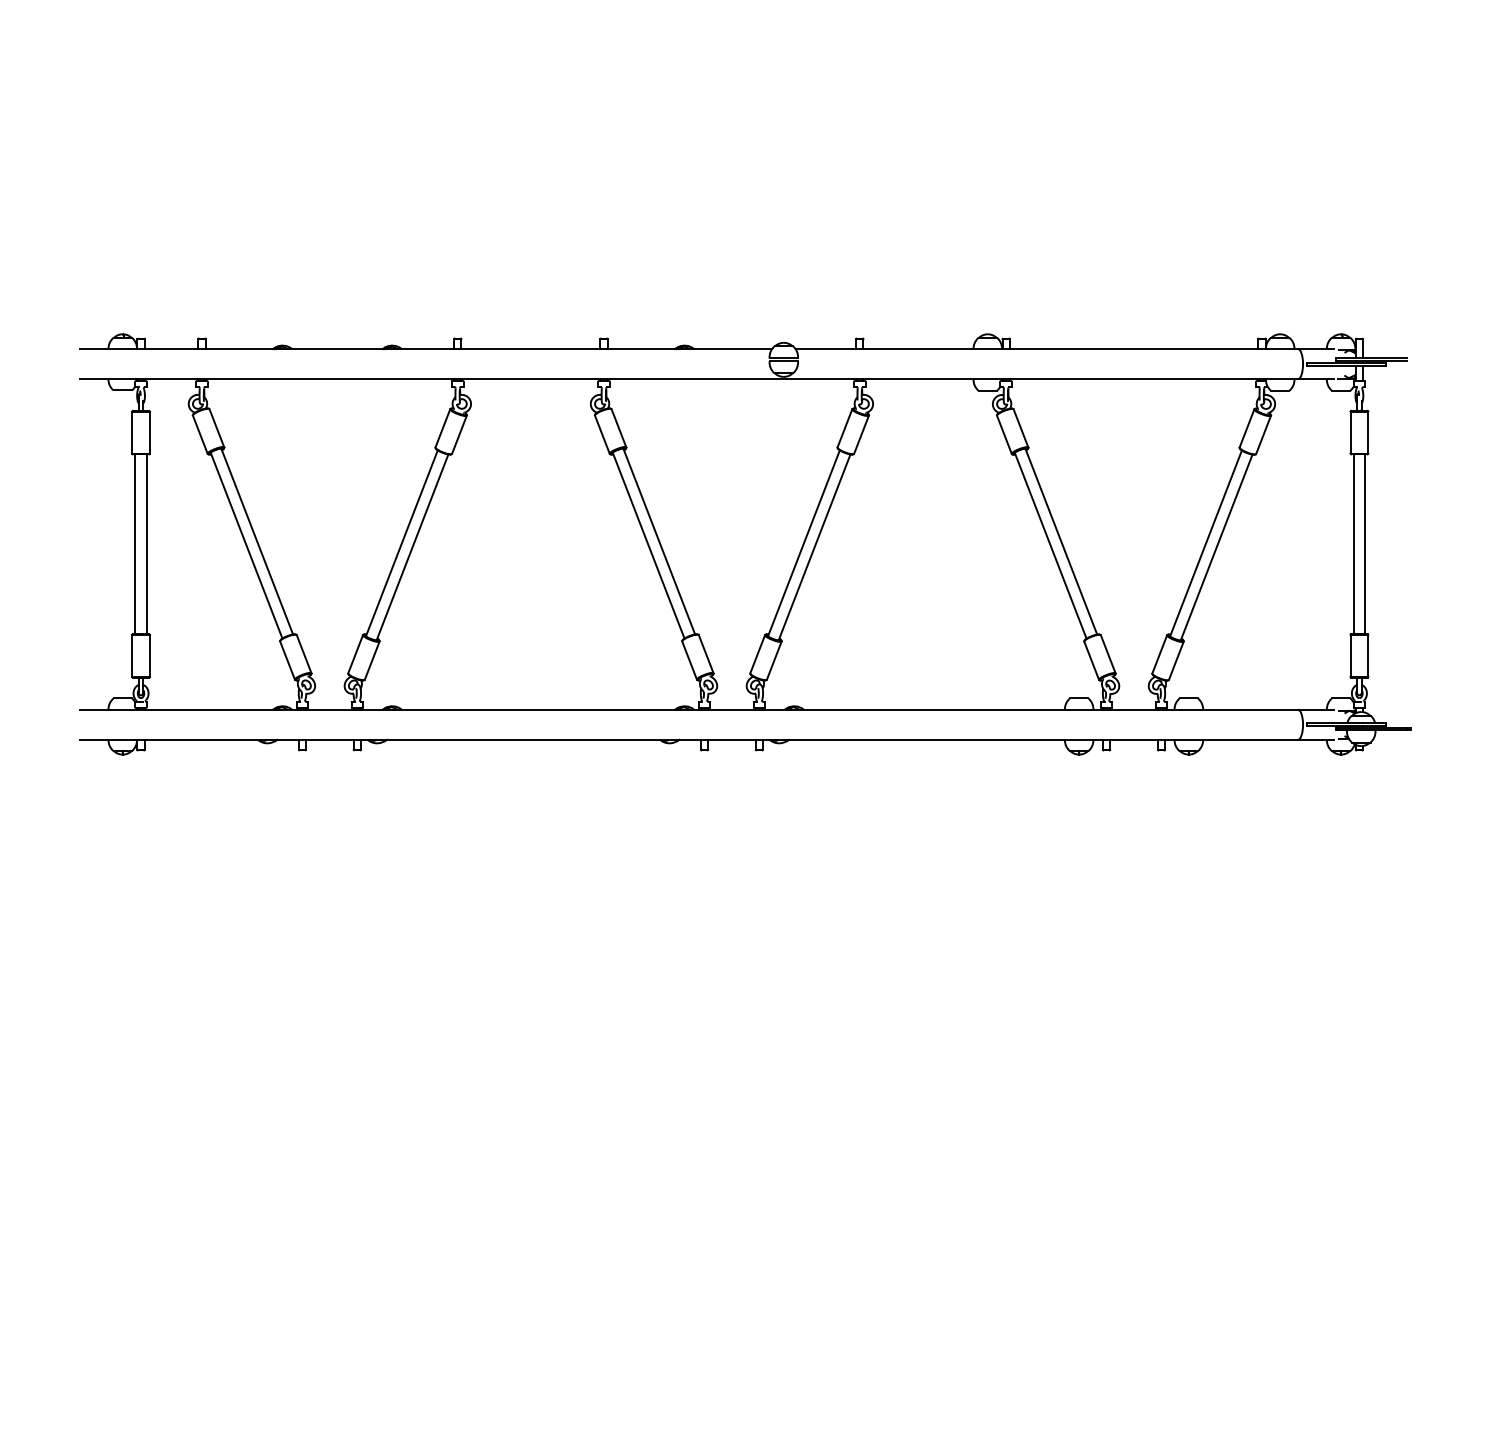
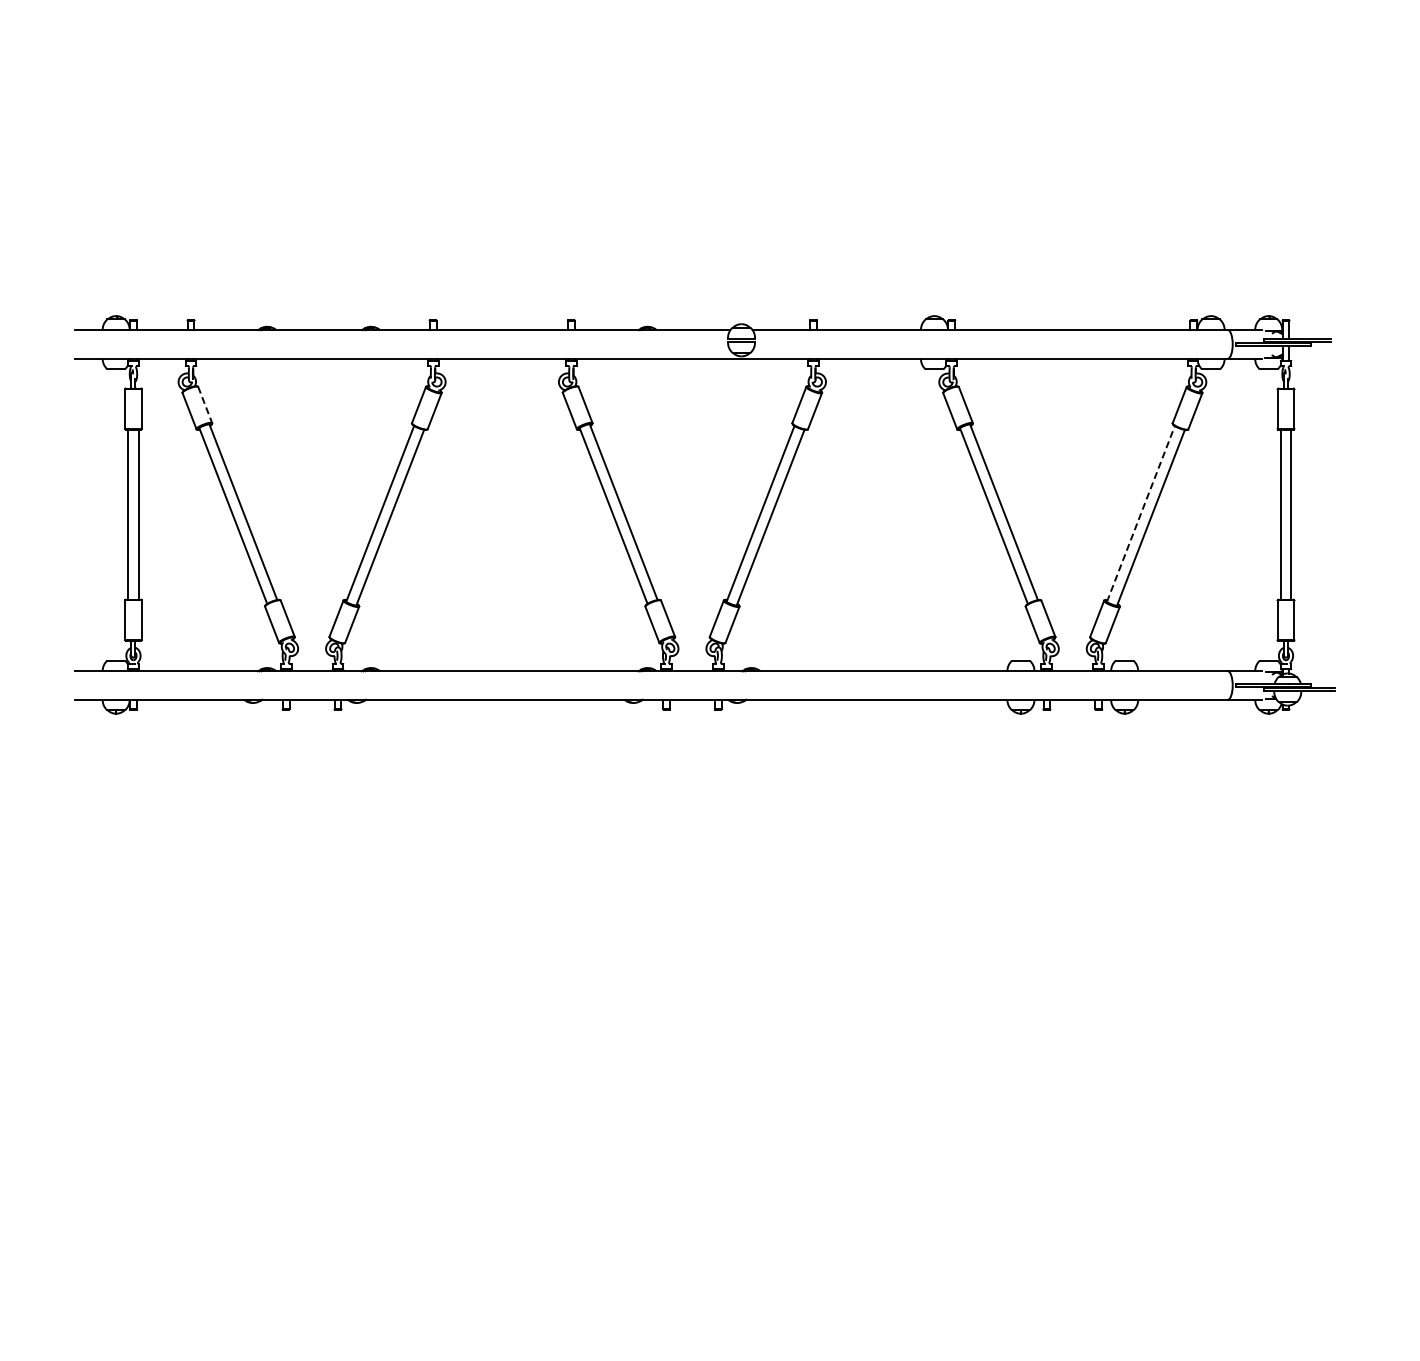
line: (217, 428) -> (205, 405), solid -> dashed
line: (1206, 542) -> (1141, 513), solid -> dashed

